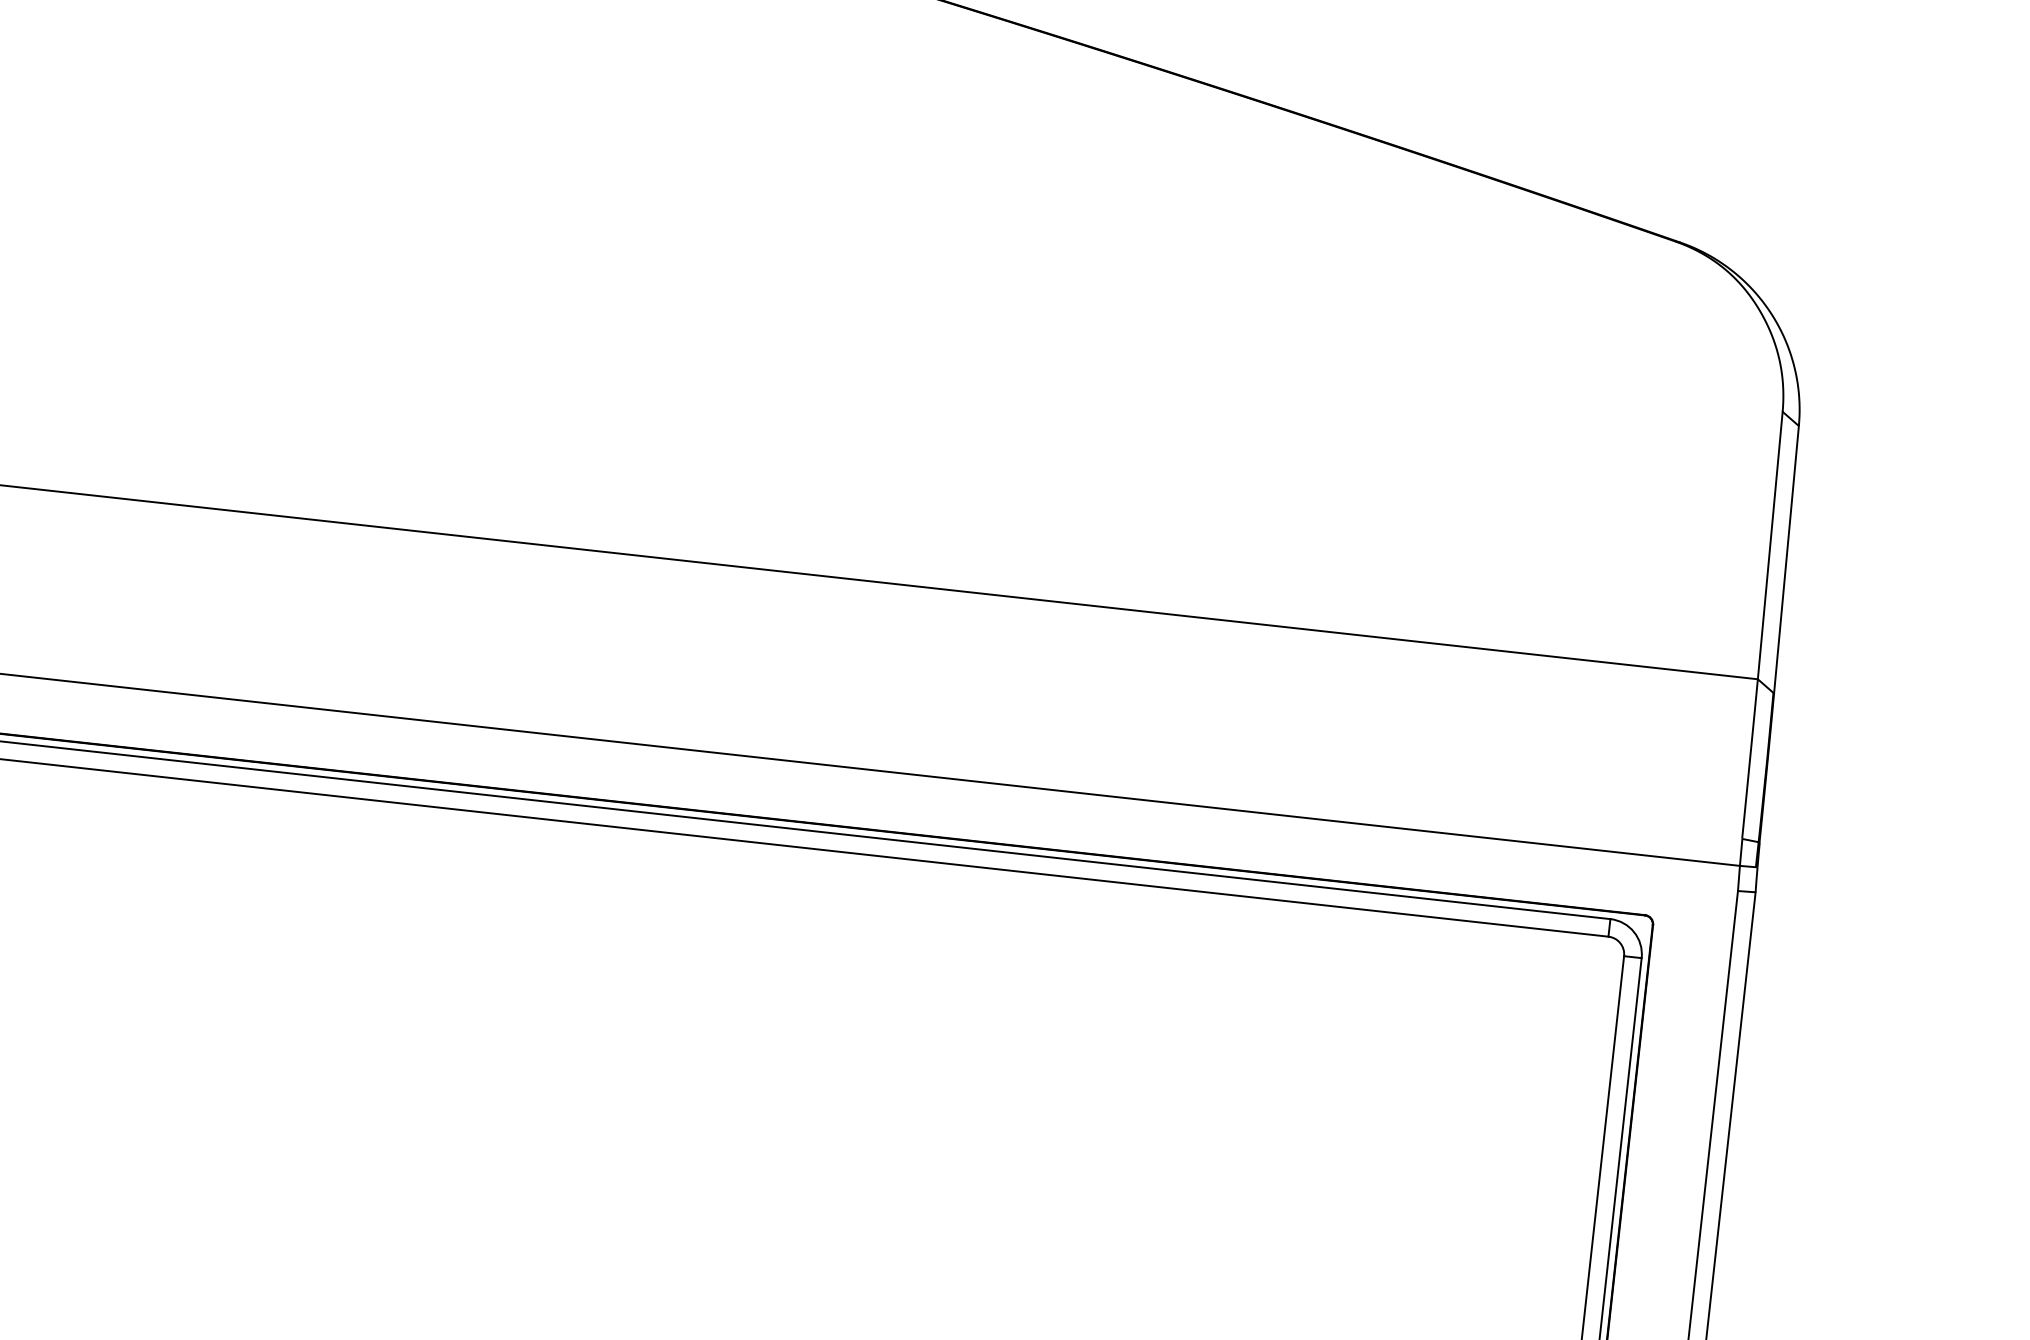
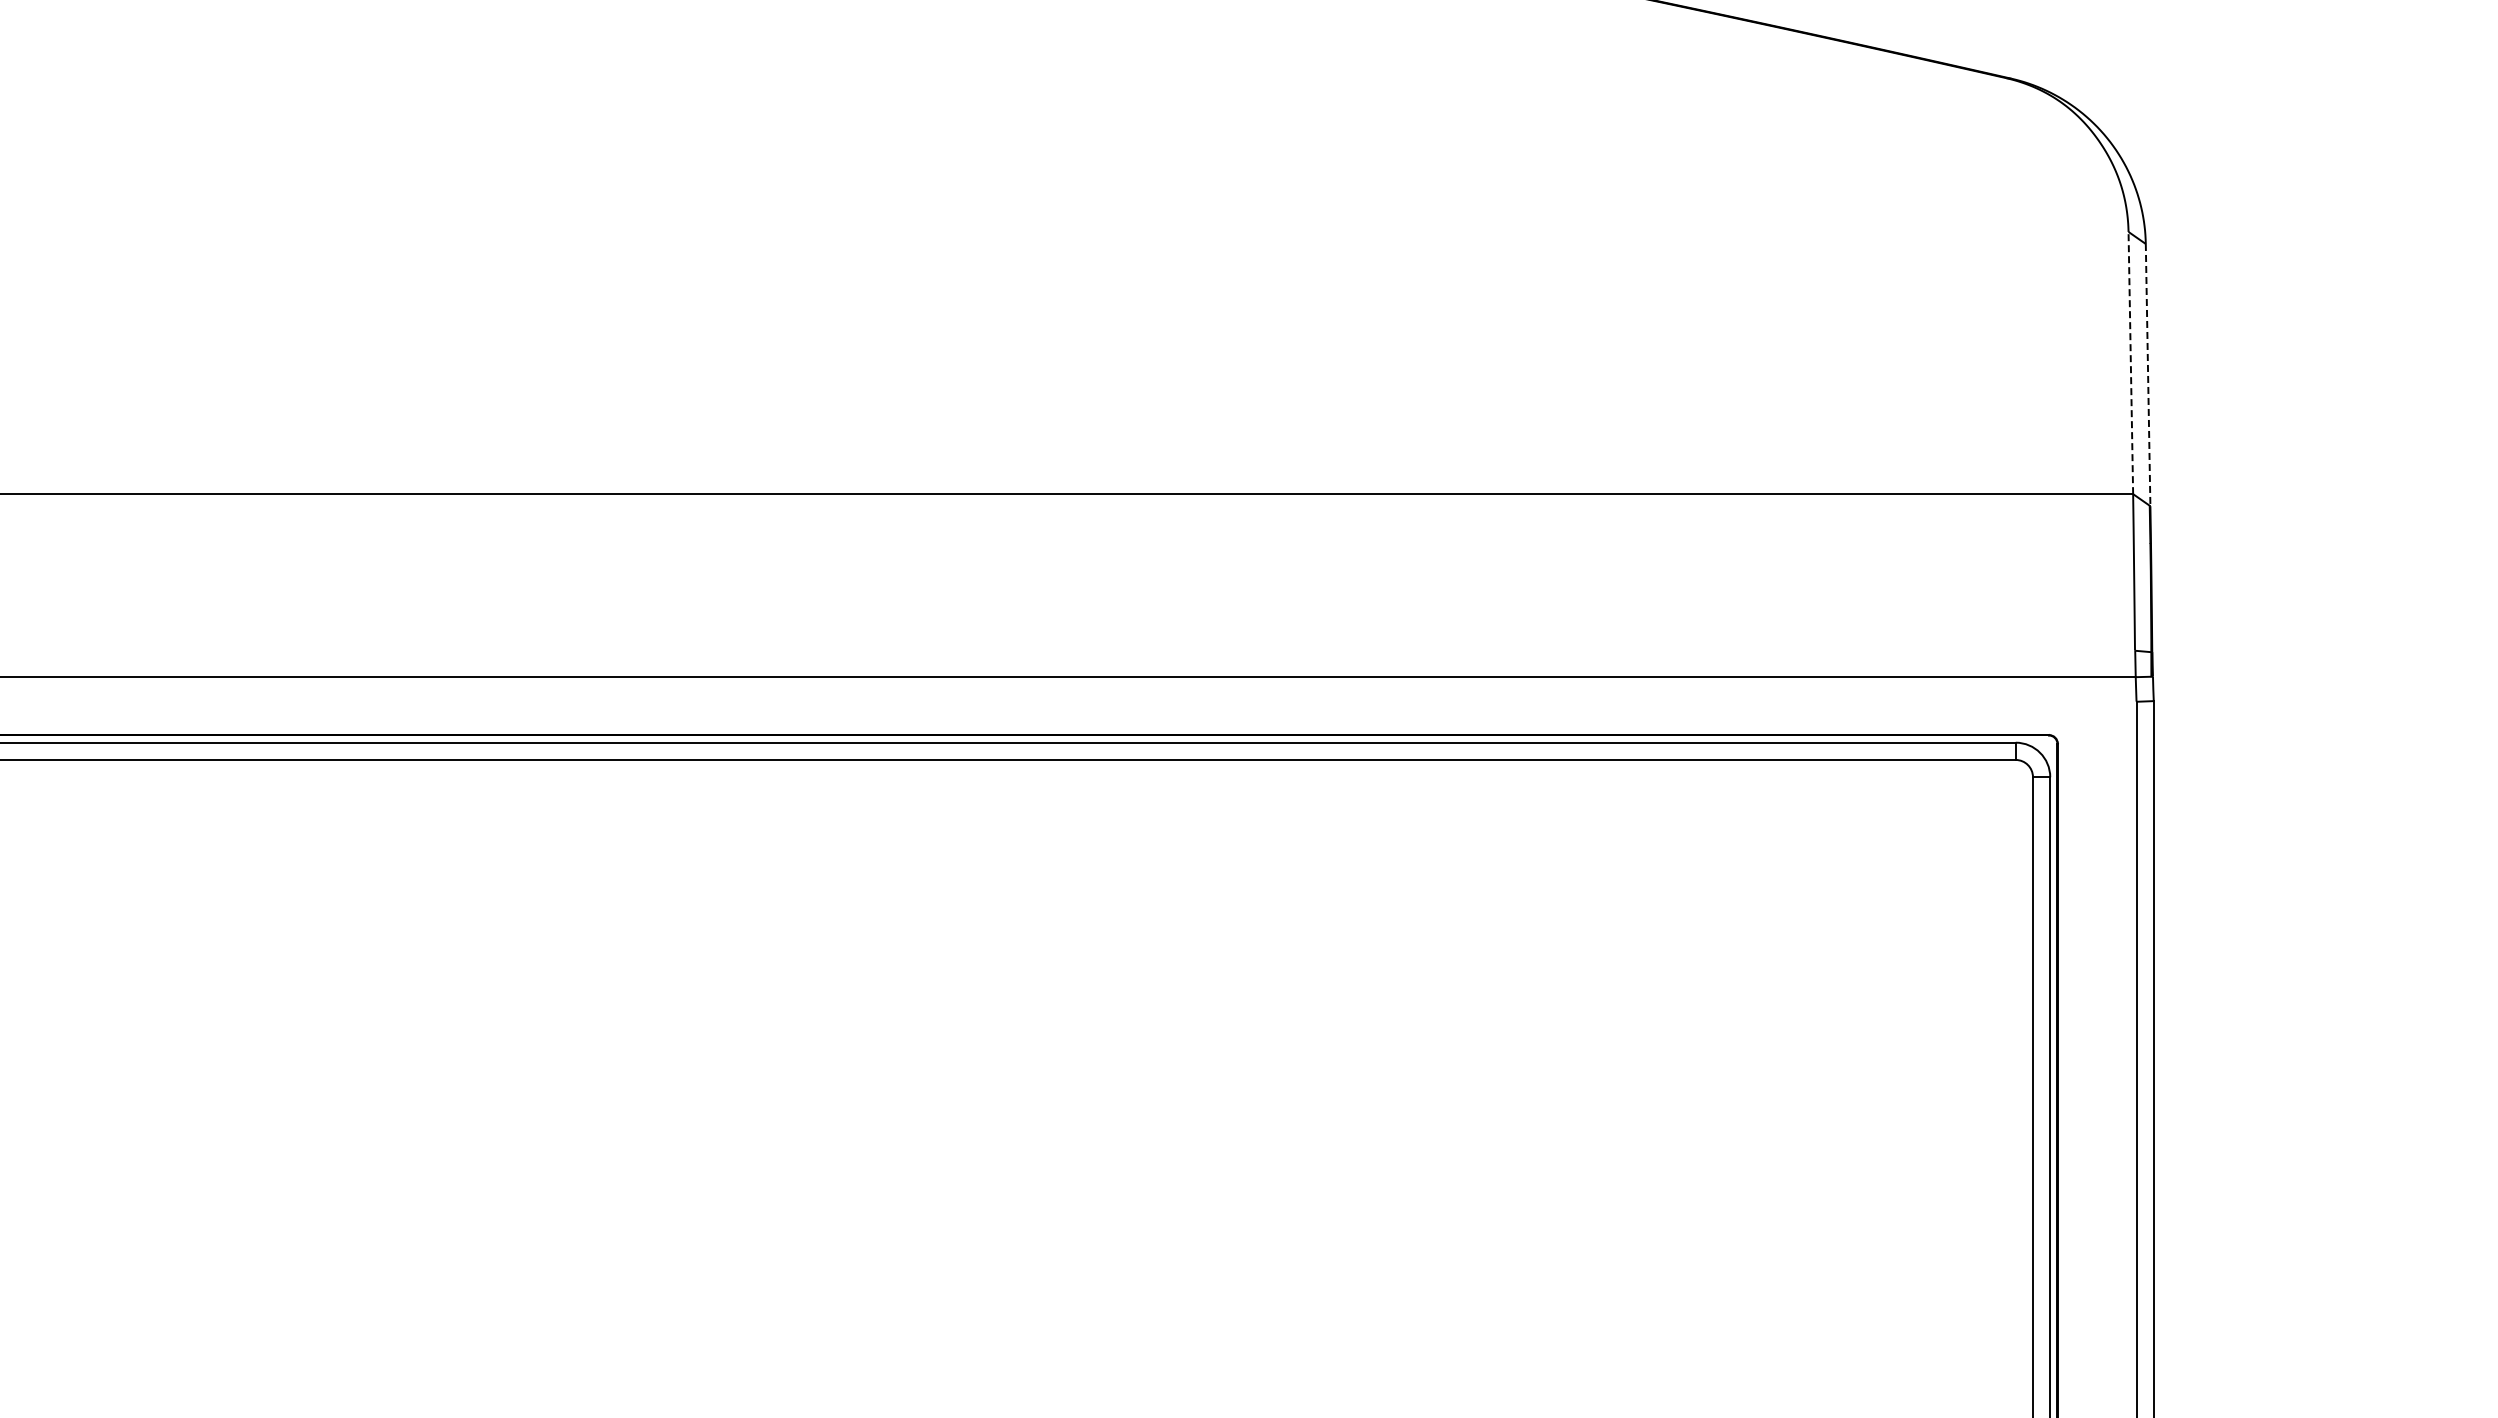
line: (1769, 544) -> (2130, 362), solid -> dashed
line: (1786, 560) -> (2148, 375), solid -> dashed

